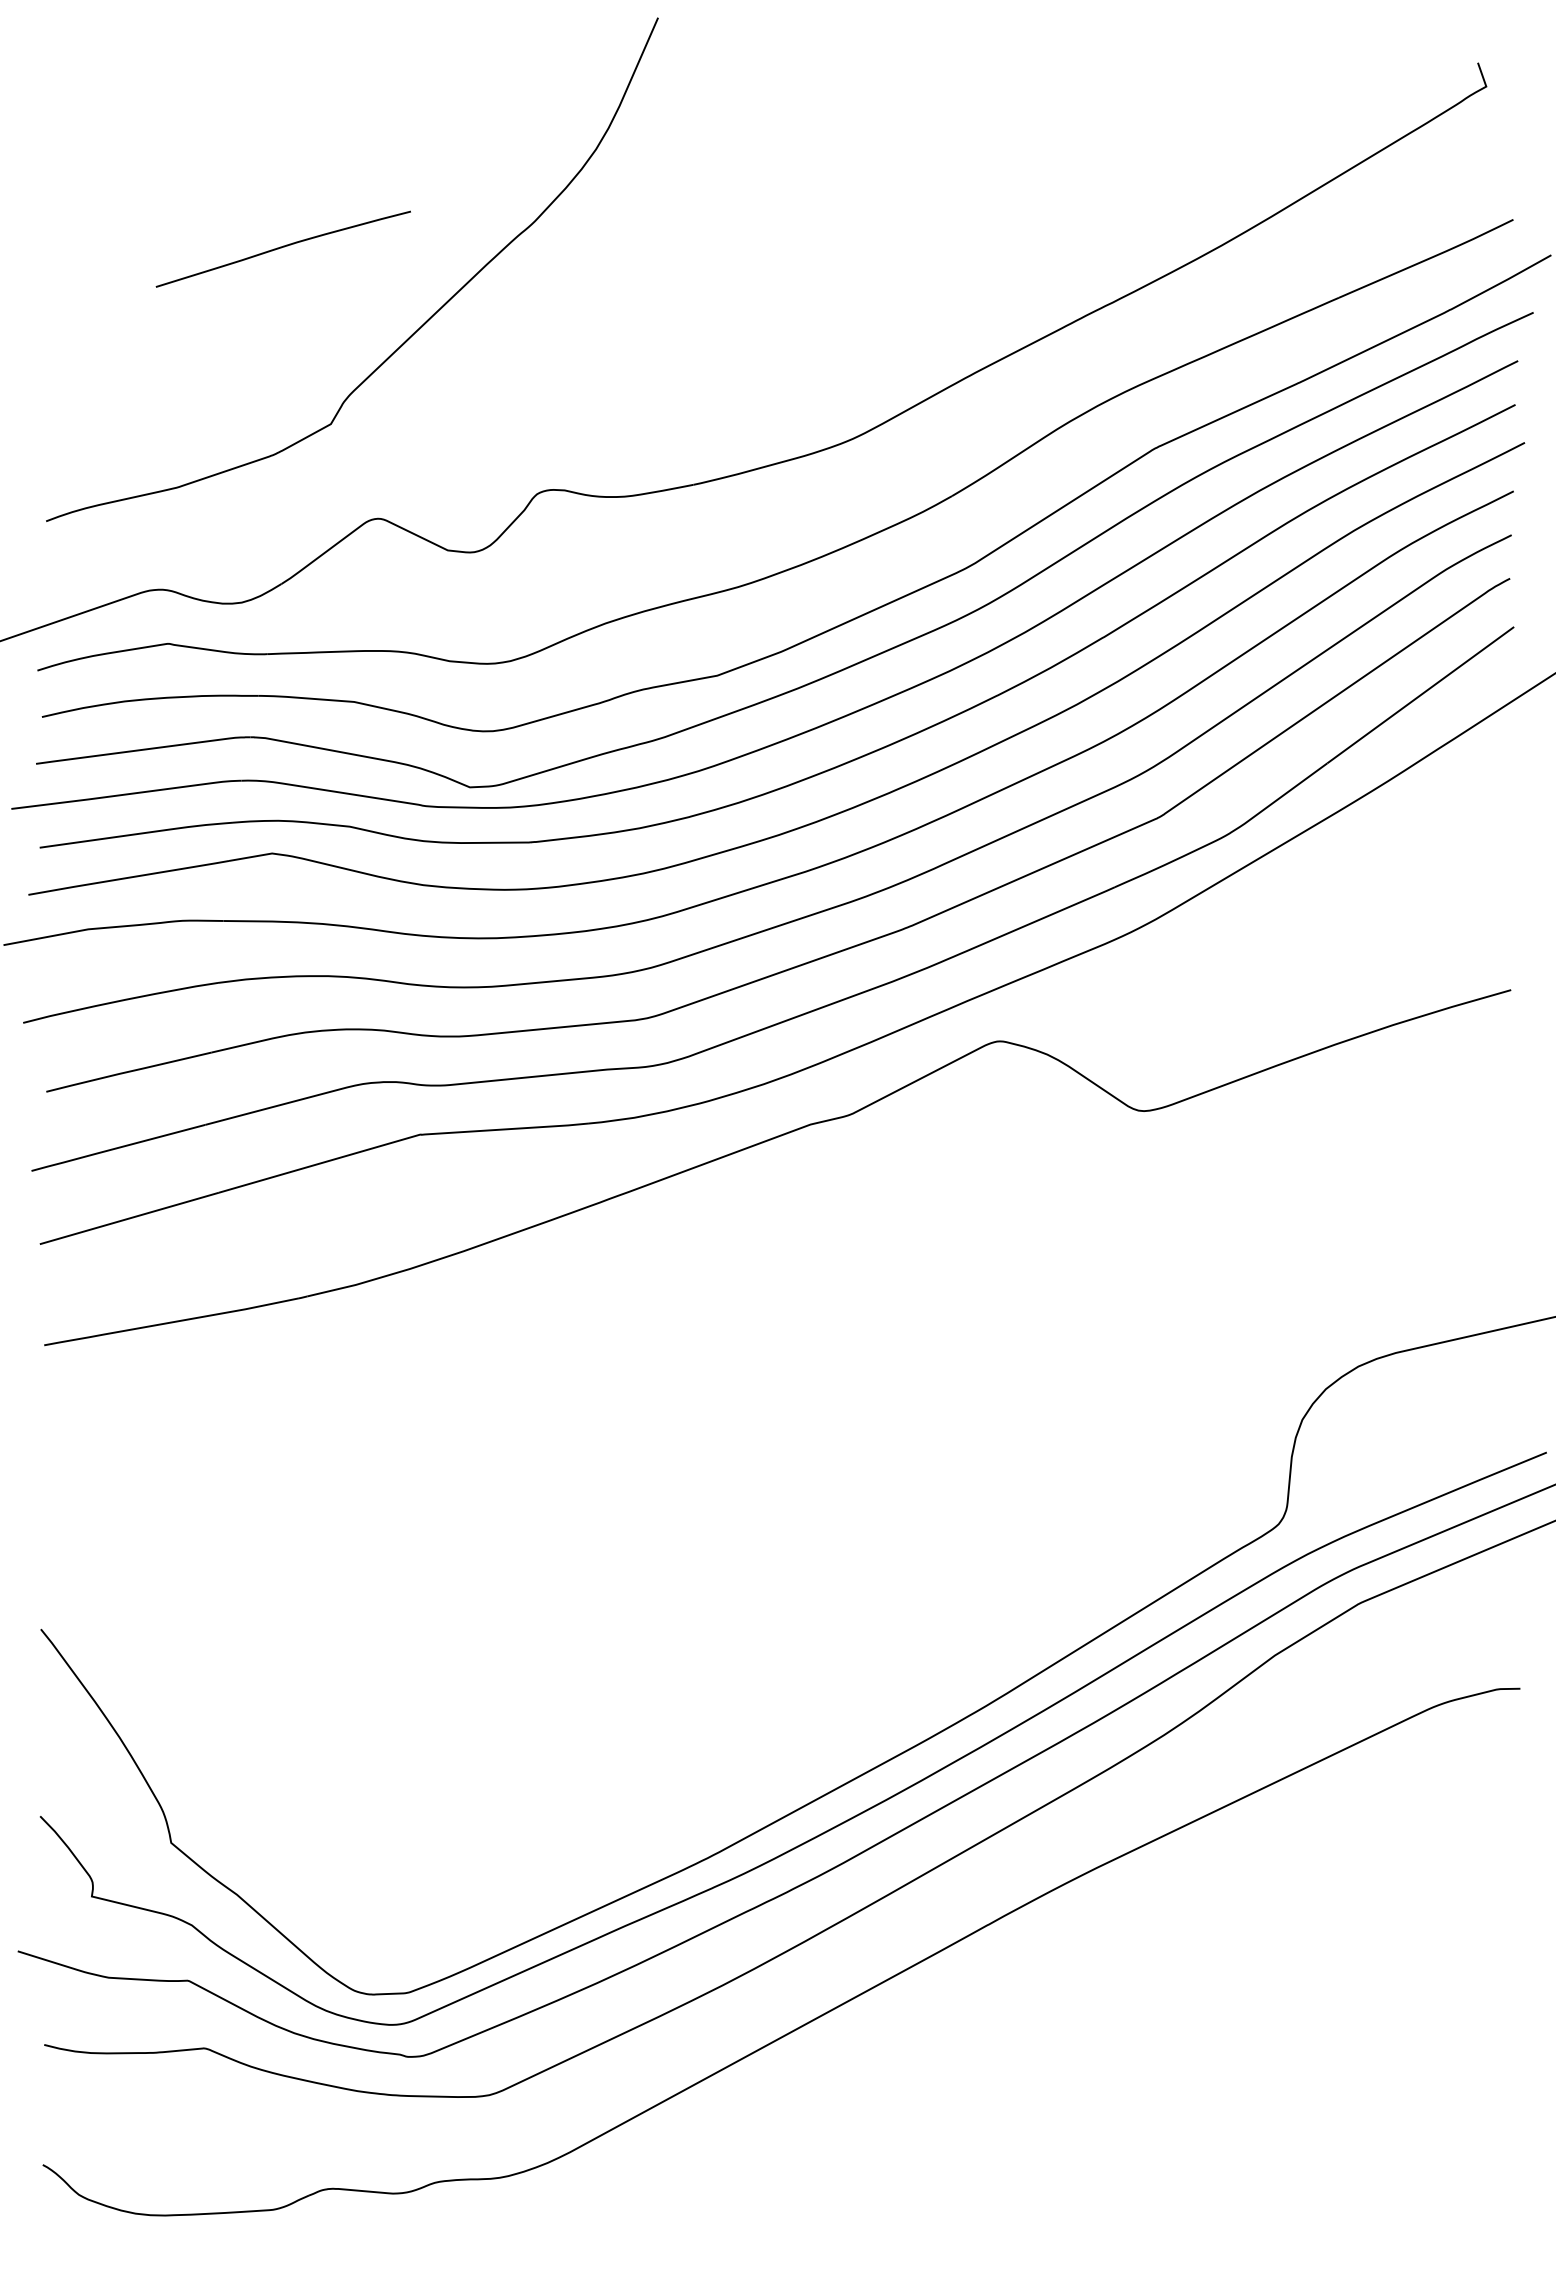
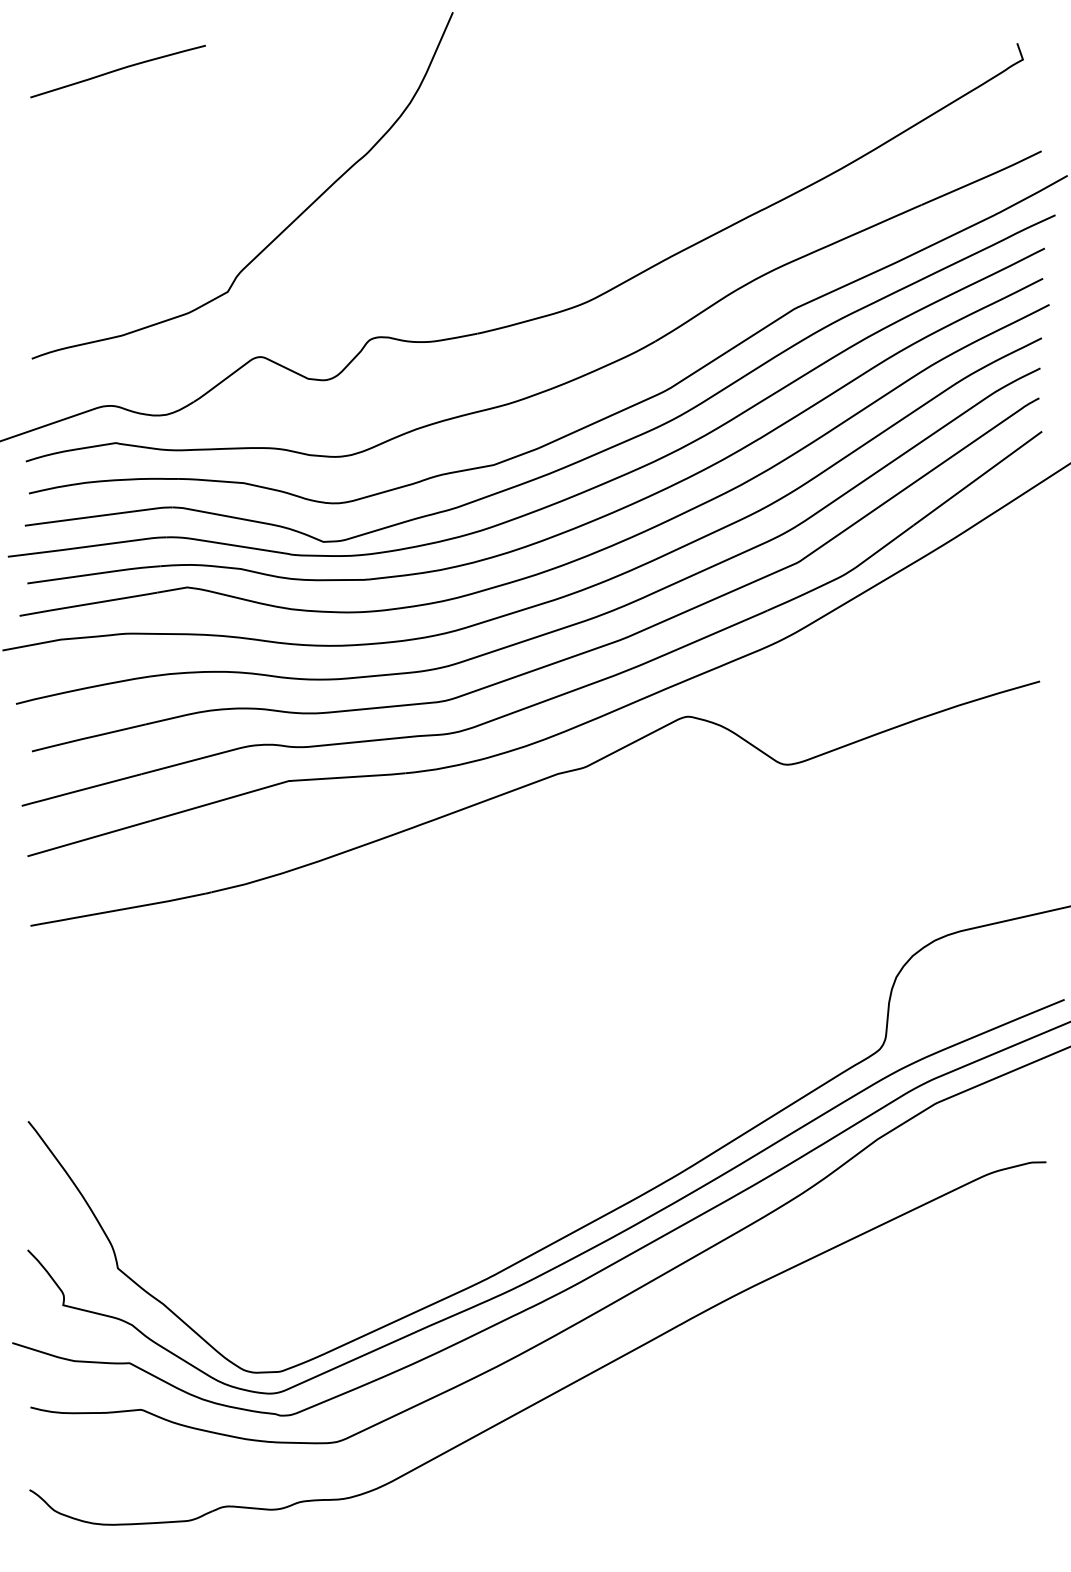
curve: (282, 247) -> (117, 70), moved

